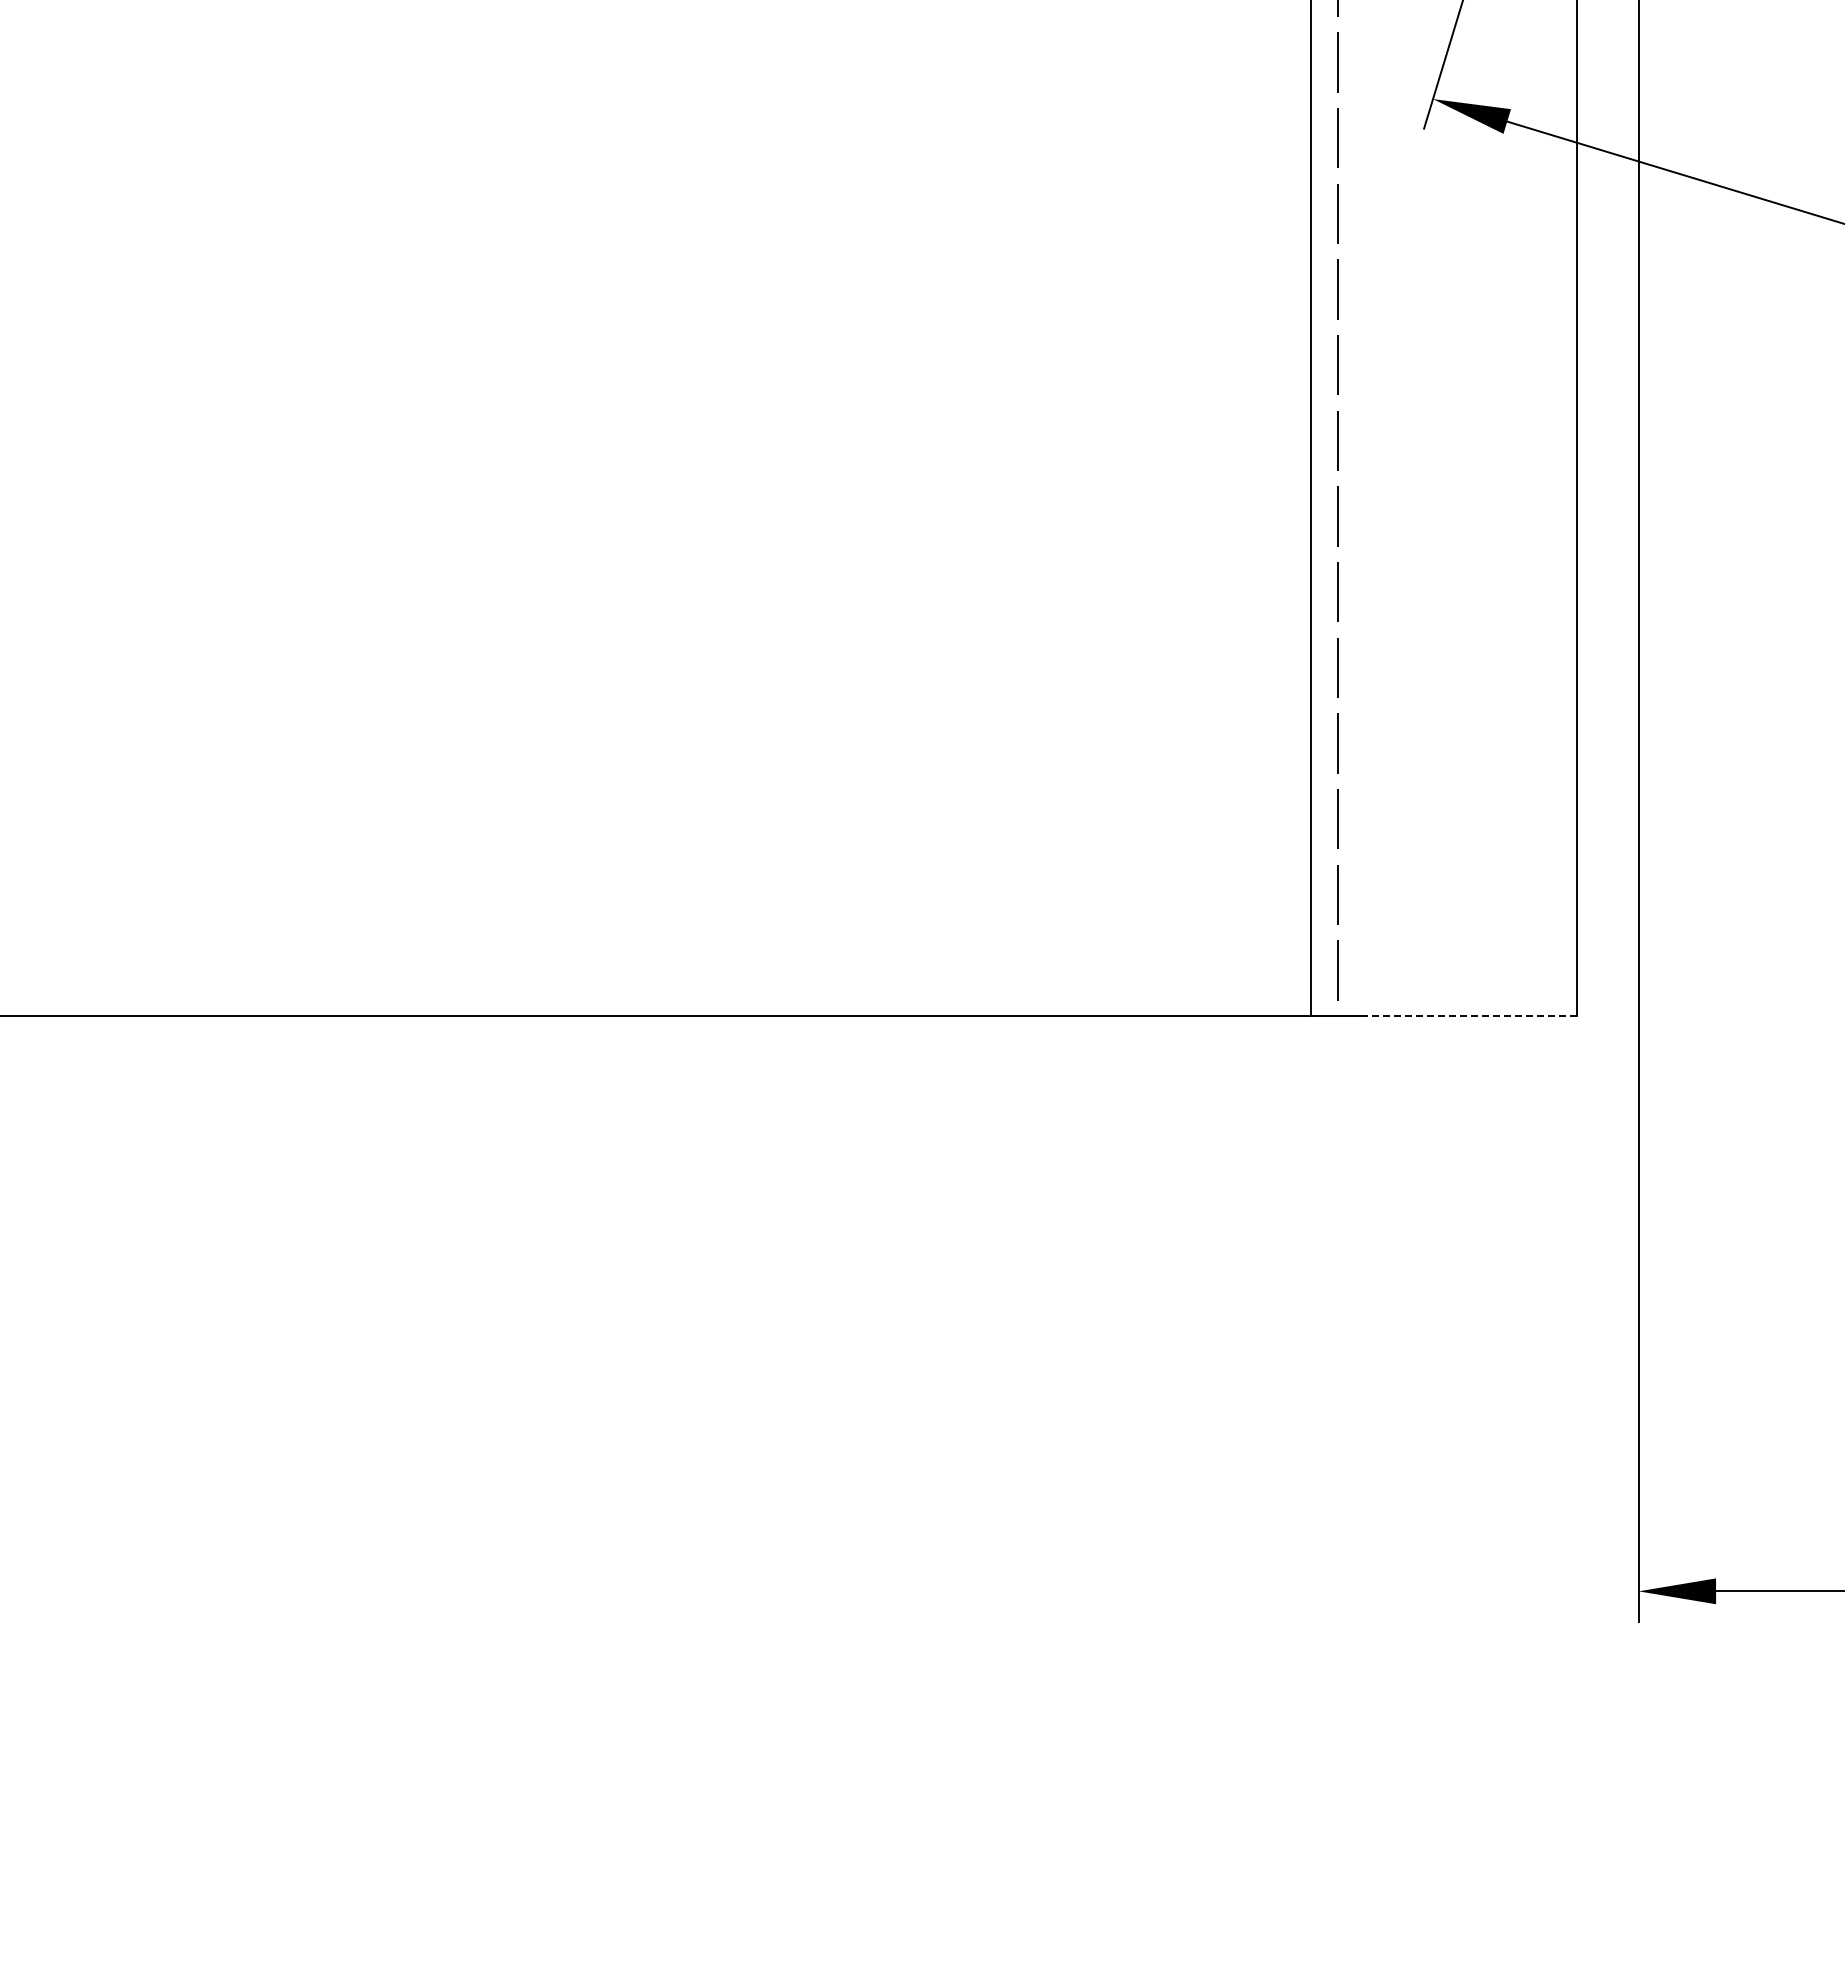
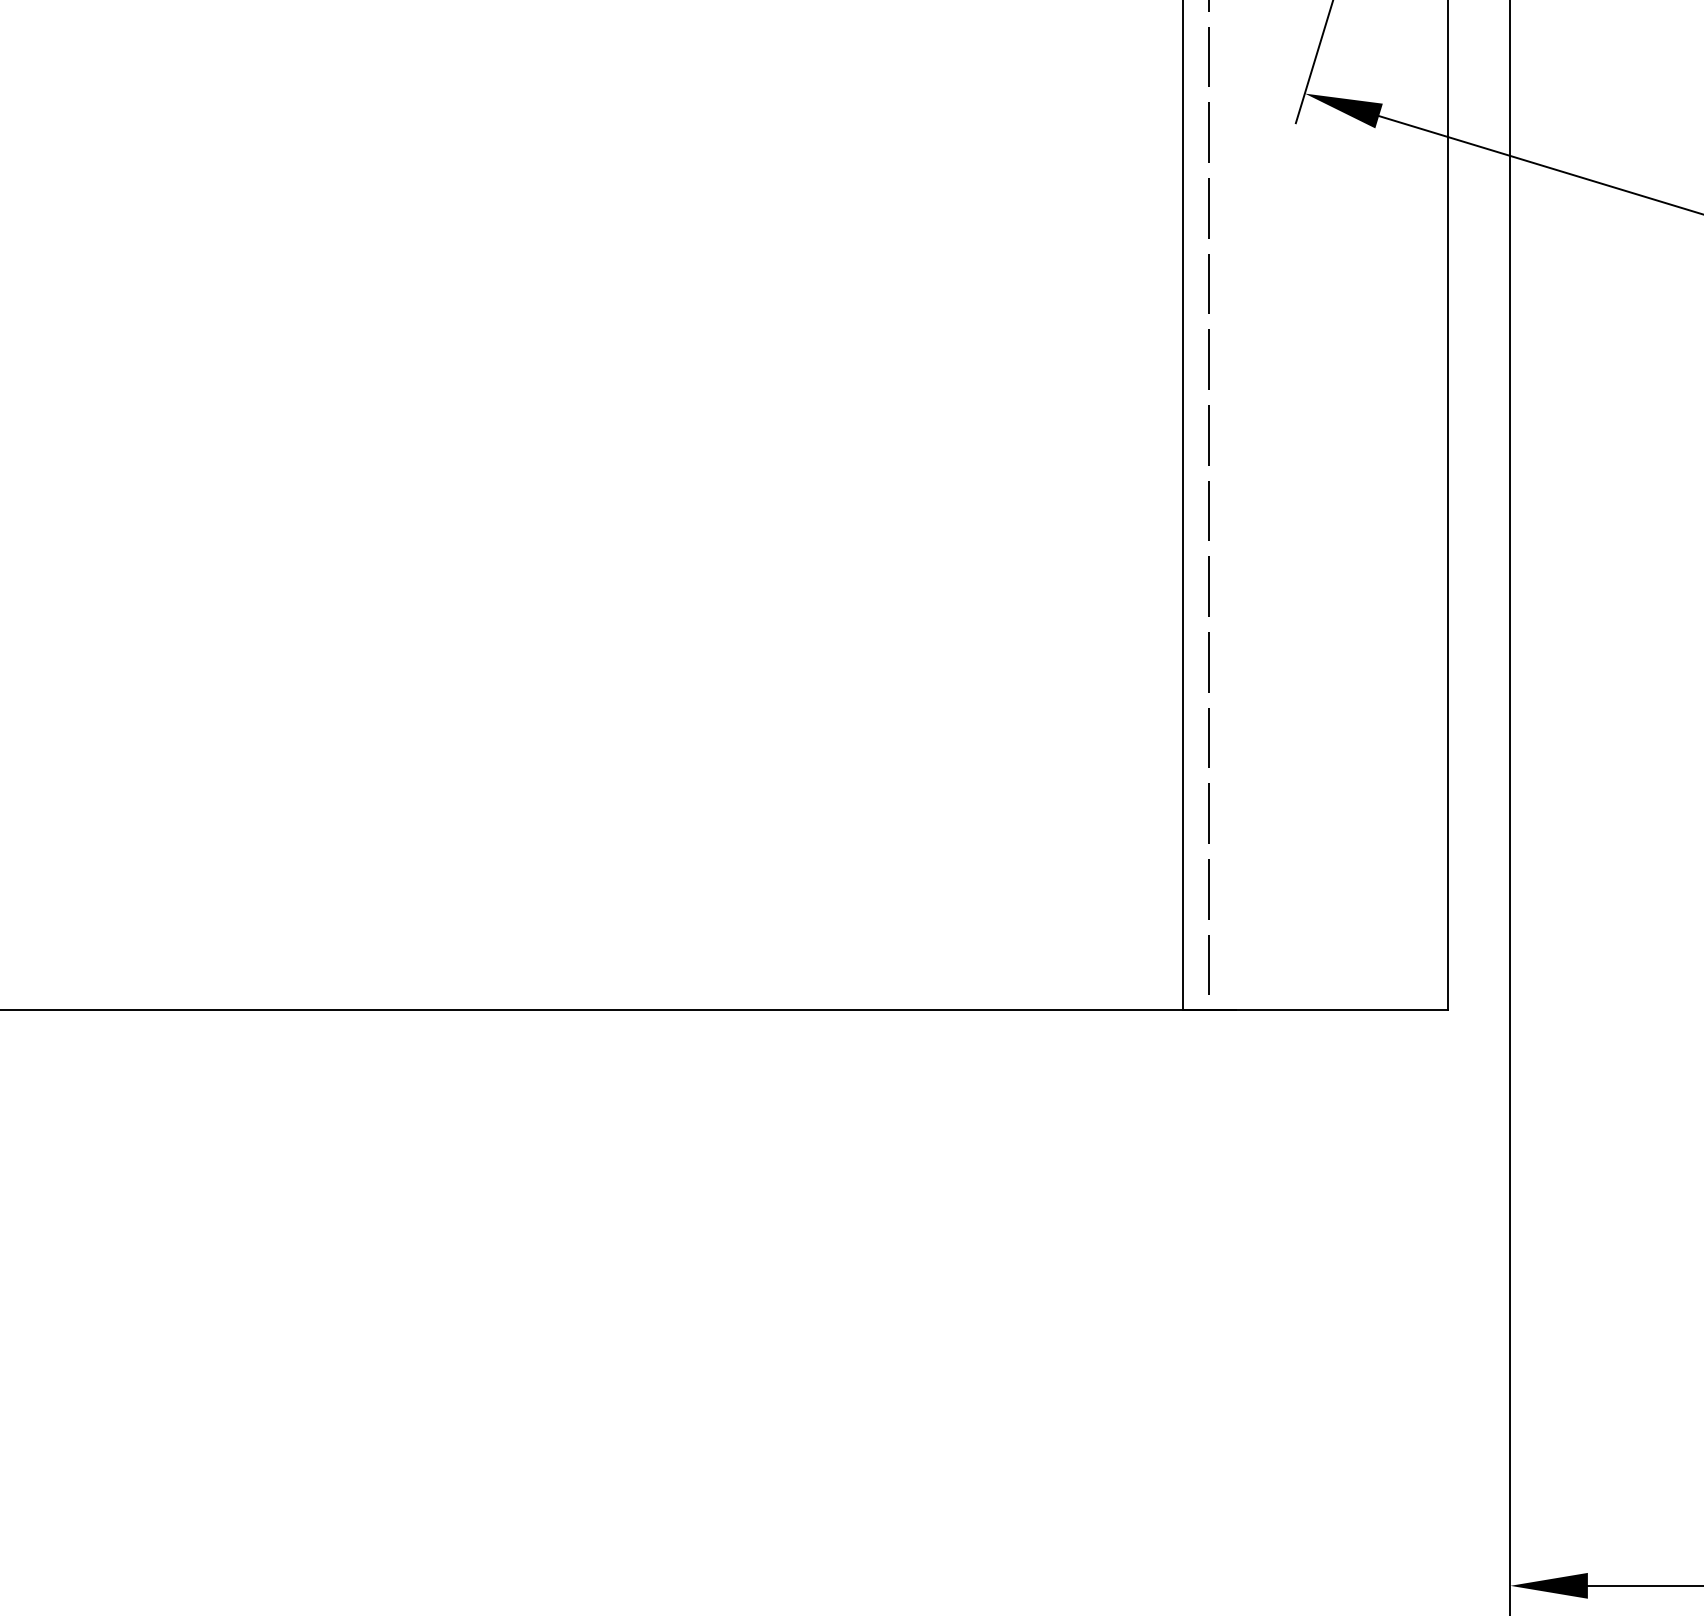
line: (1469, 1015) -> (1341, 1010), dashed -> solid

